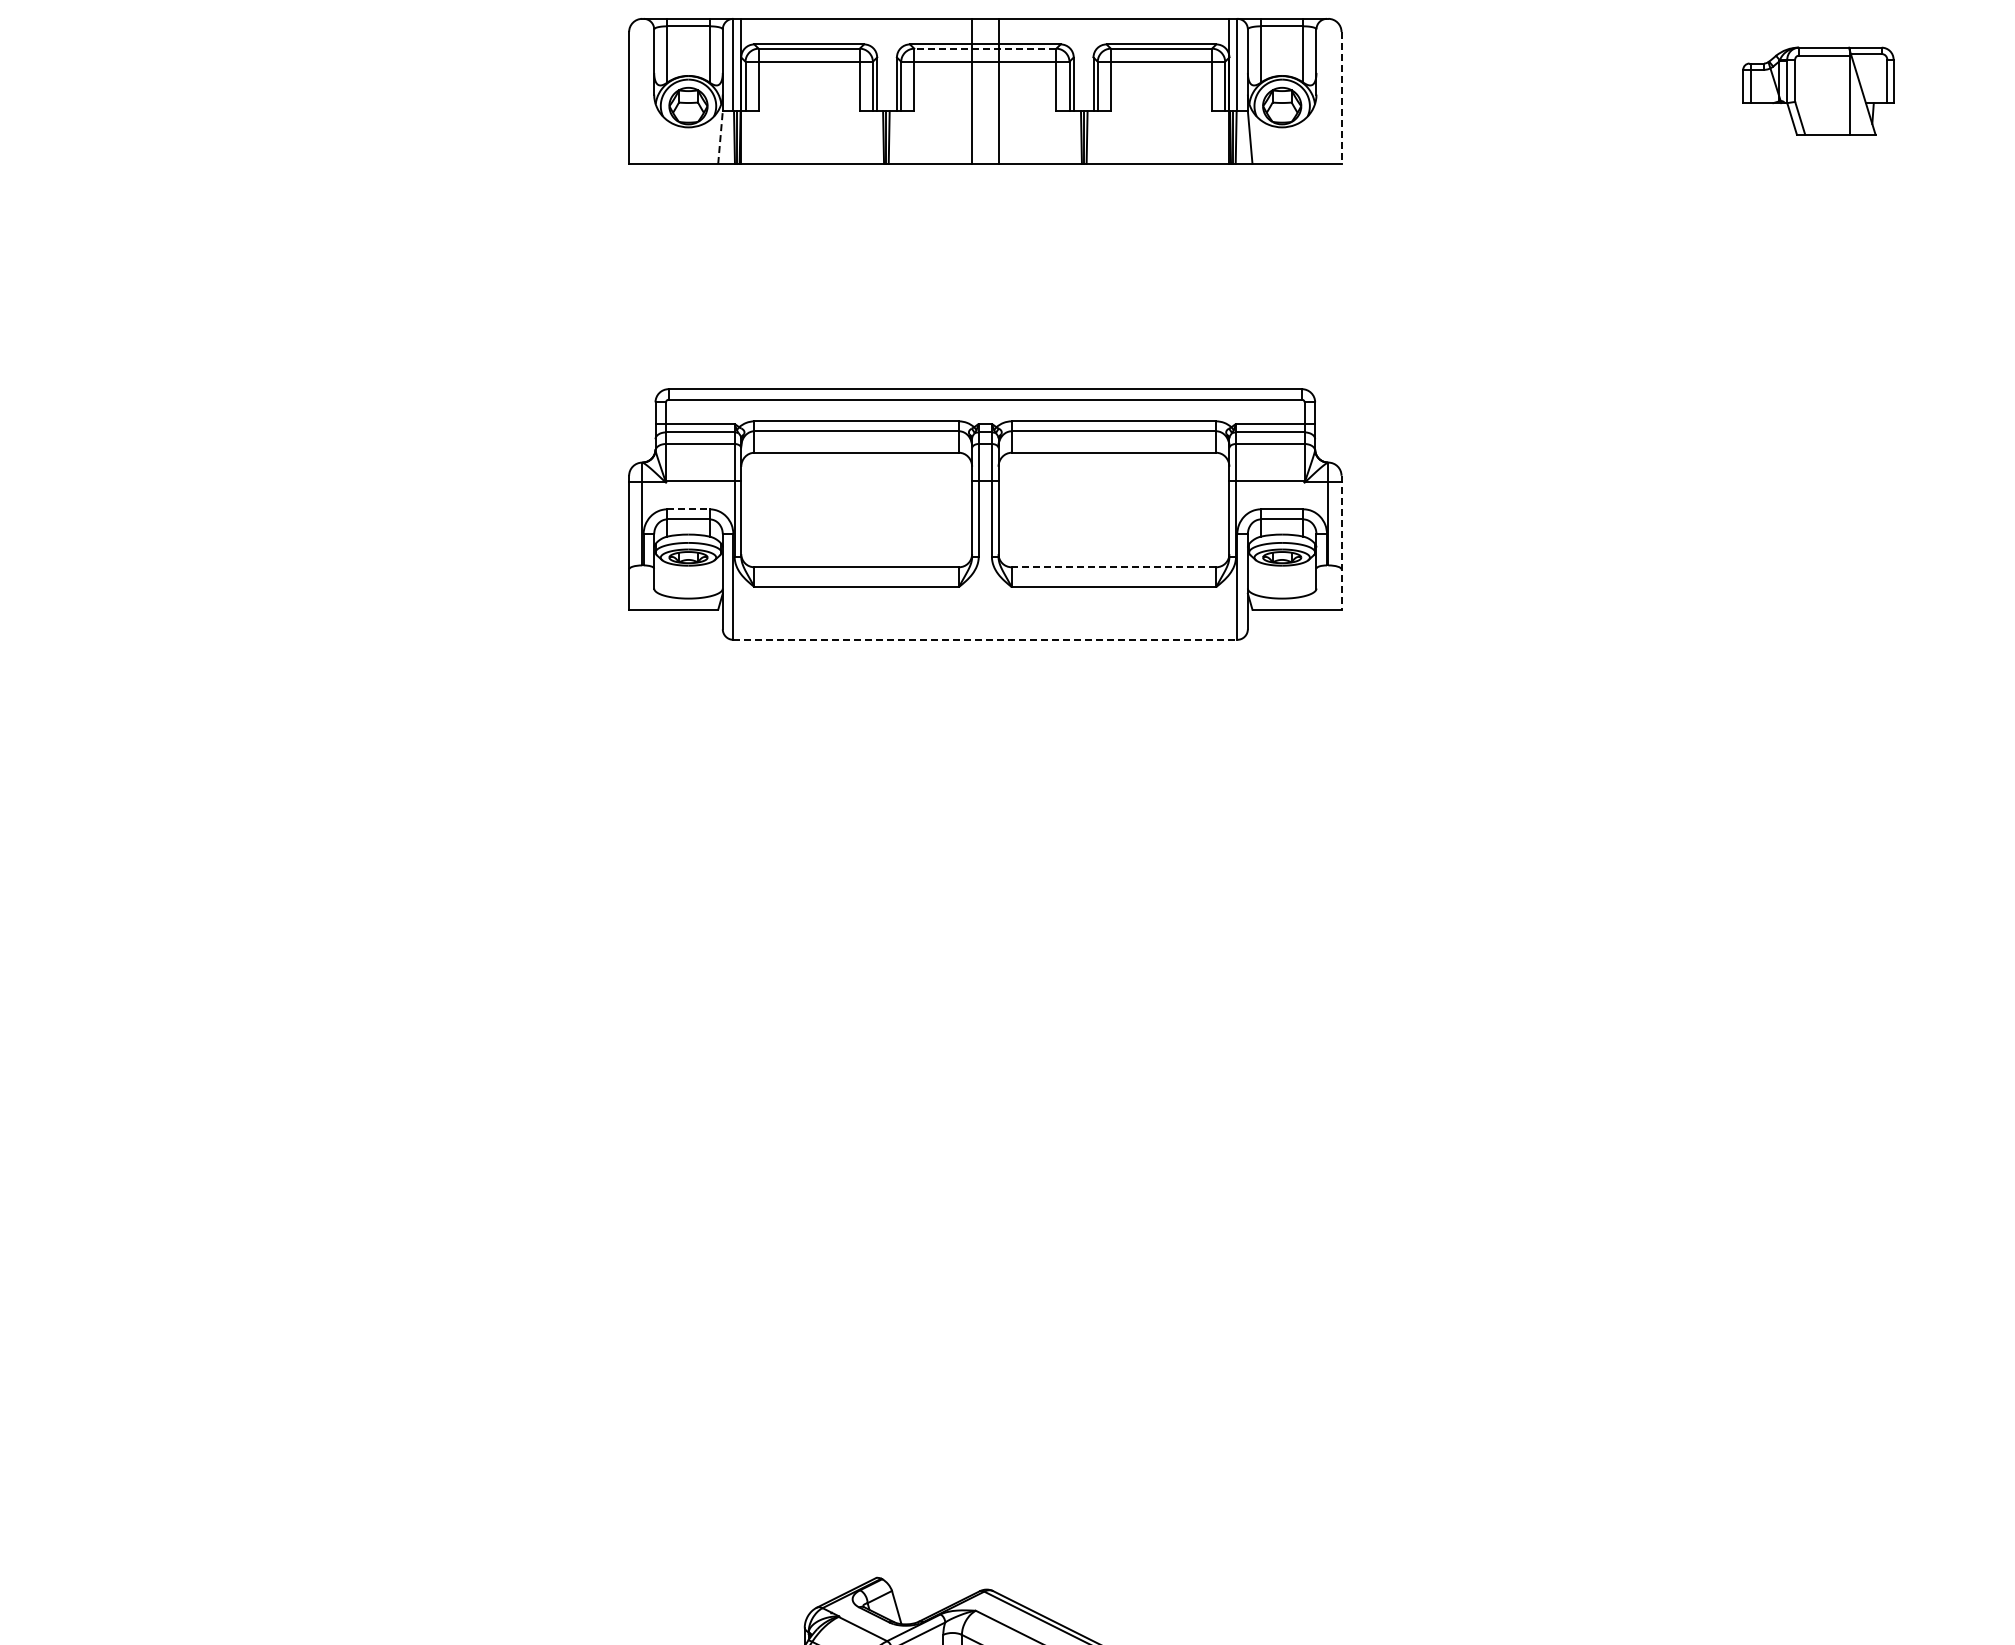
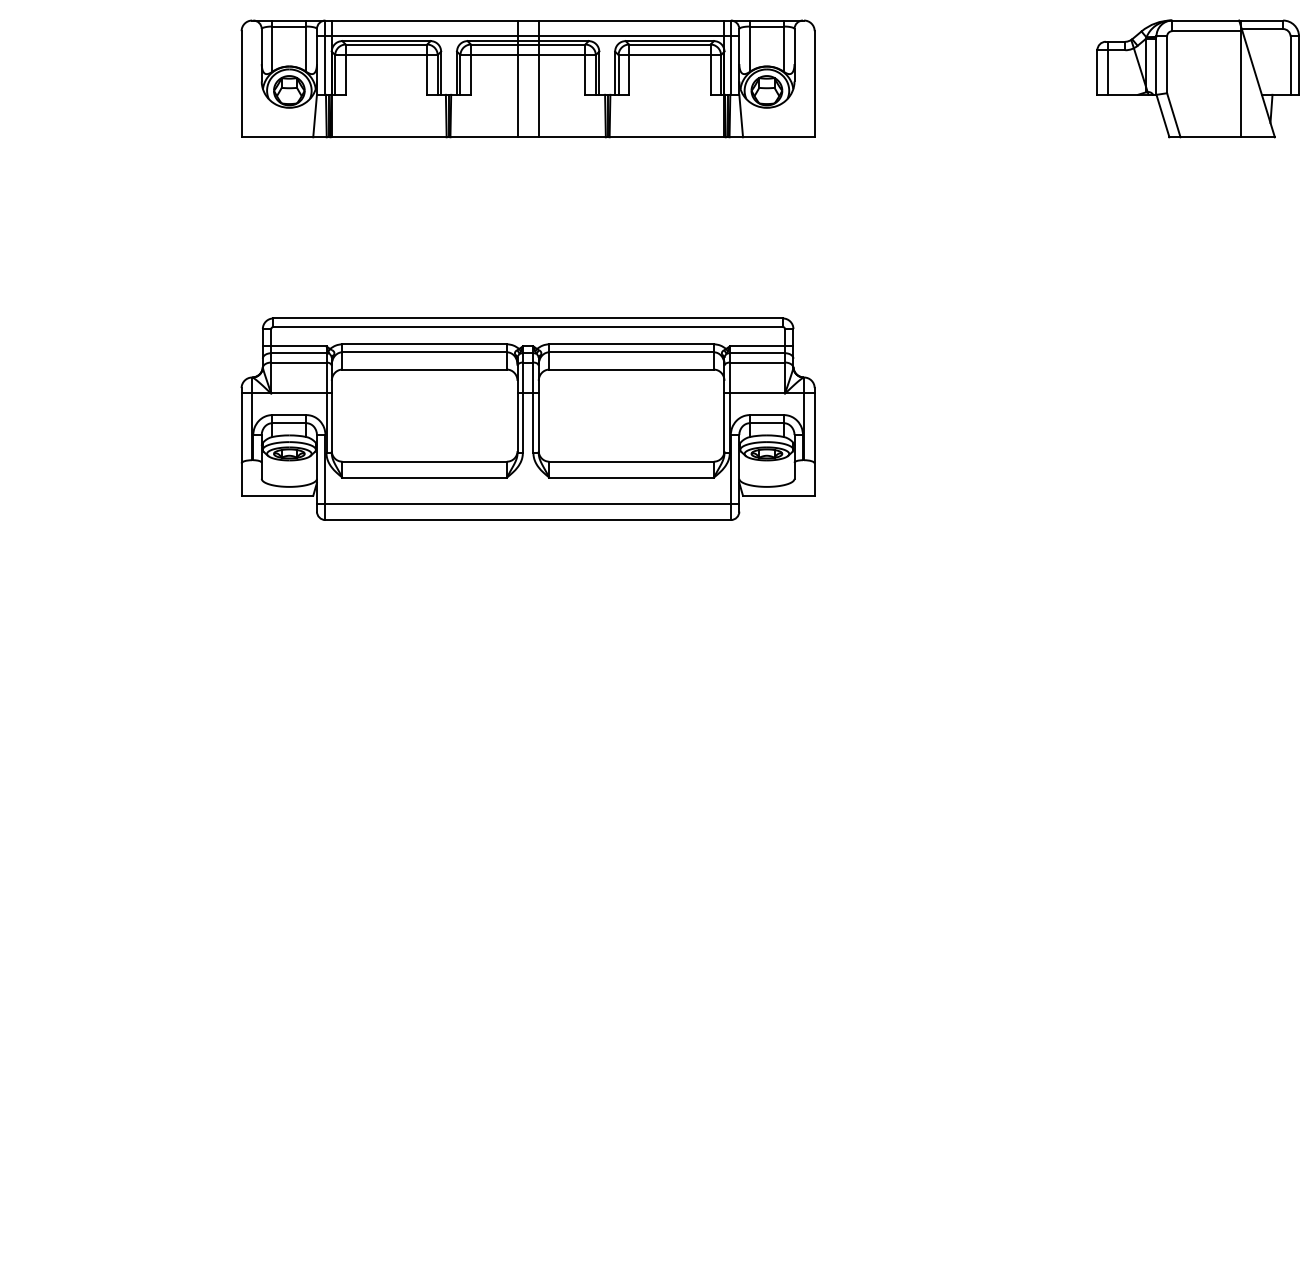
line: (984, 38) -> (527, 36), added
line: (984, 48) -> (527, 44), dashed -> solid
part: (1818, 90) -> (1198, 78), size x1.67
line: (1341, 98) -> (814, 84), dashed -> solid
line: (720, 137) -> (315, 115), dashed -> solid
line: (688, 509) -> (289, 415), dashed -> solid
line: (1341, 543) -> (814, 442), dashed -> solid
line: (1113, 567) -> (631, 461), dashed -> solid
line: (984, 620) -> (527, 504), added
line: (985, 639) -> (528, 519), dashed -> solid

